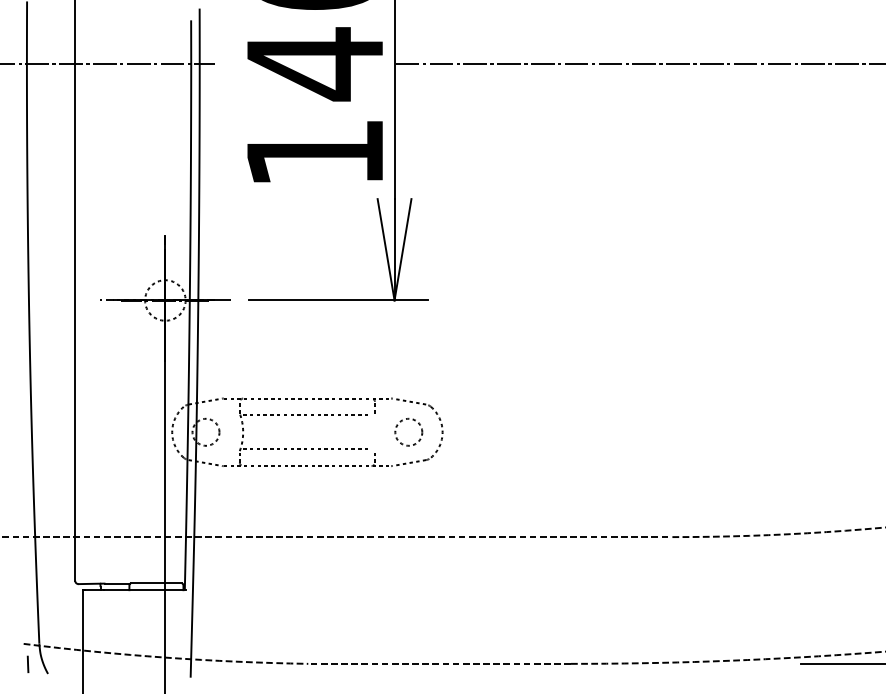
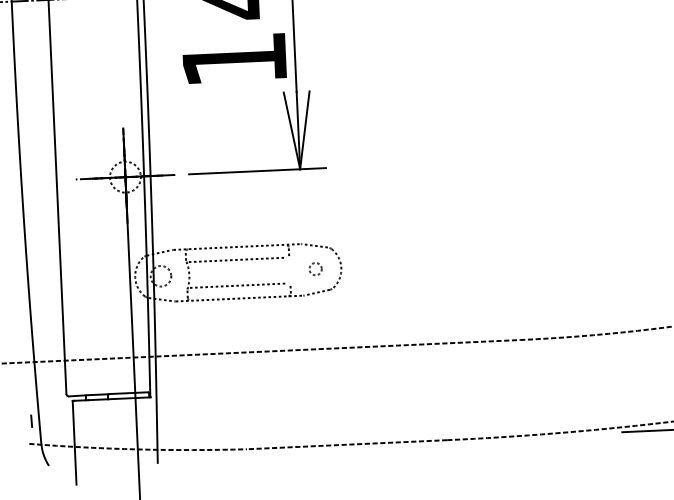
circle: (408, 431) -> (315, 268), size x0.6
line: (27, 664) -> (31, 421), moved

